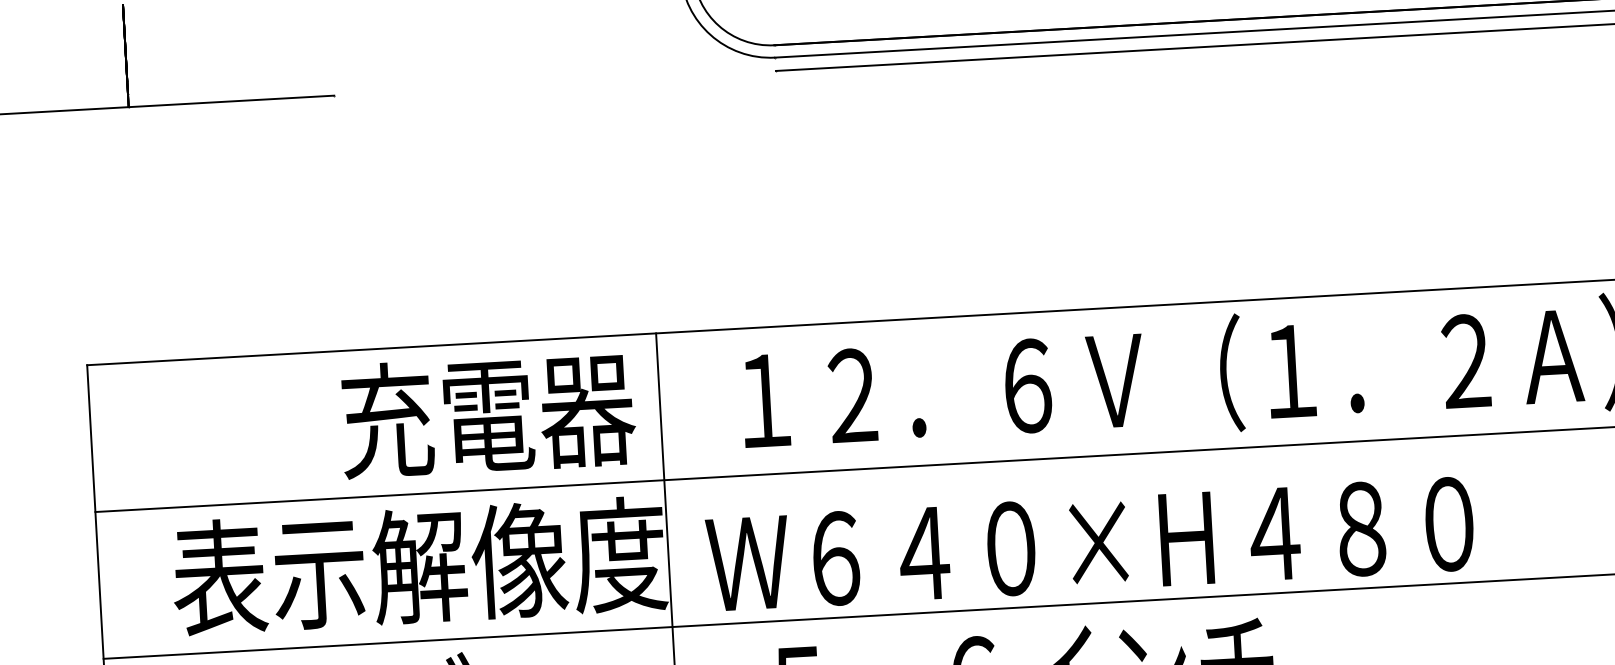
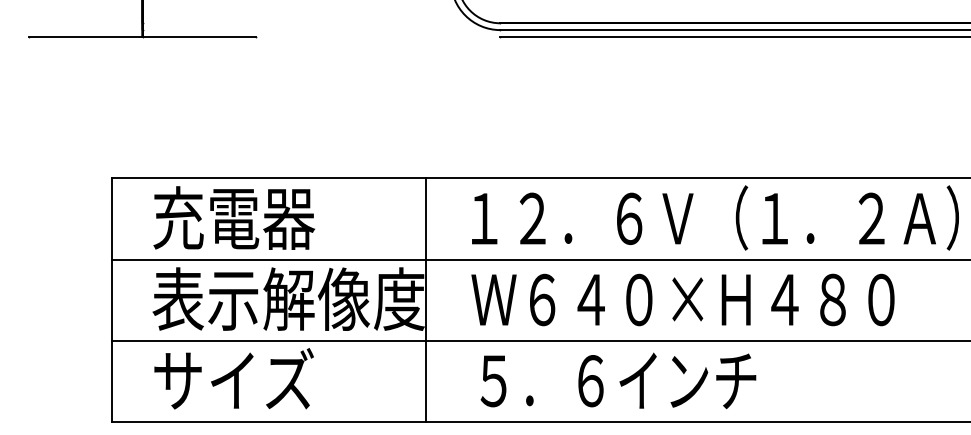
text: (488, 413) -> (234, 217), moved
text: (1089, 543) -> (682, 299), moved

